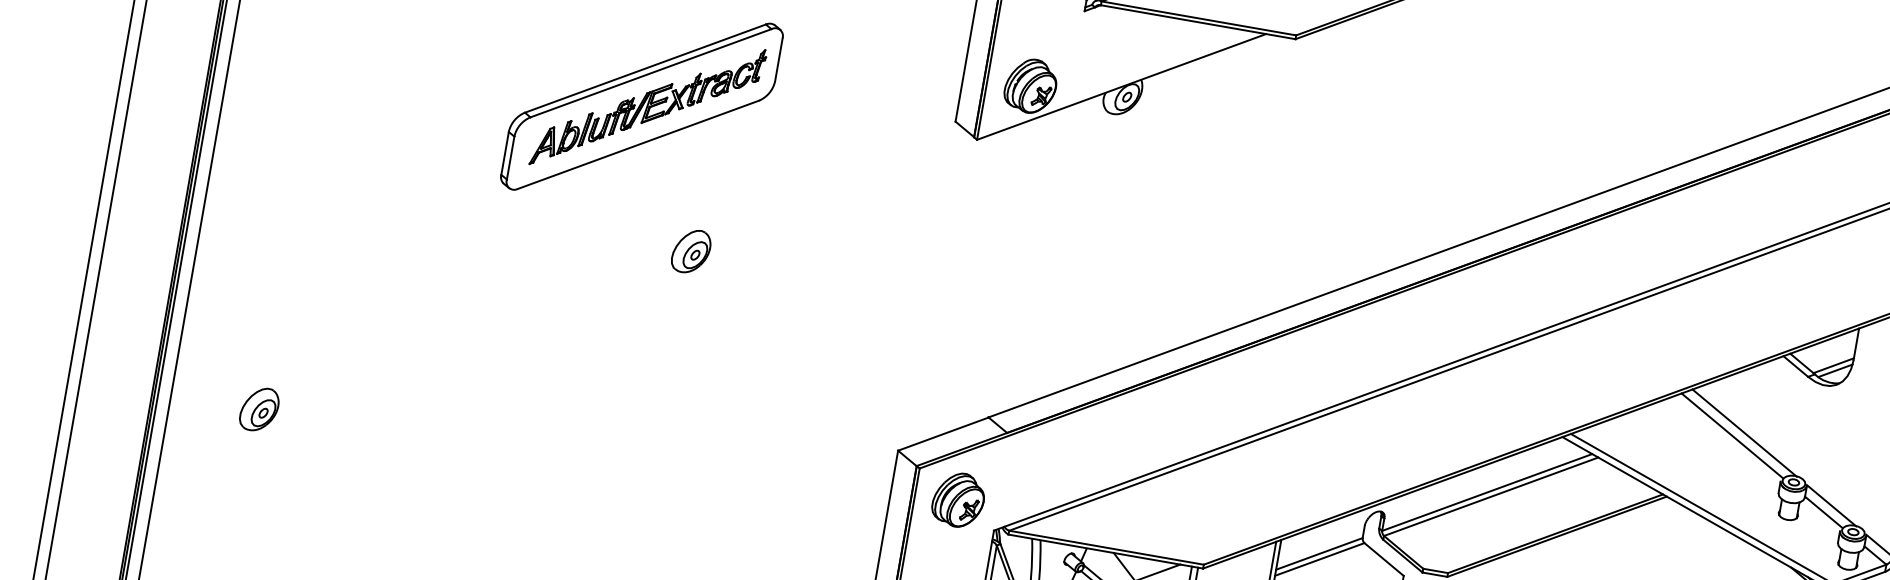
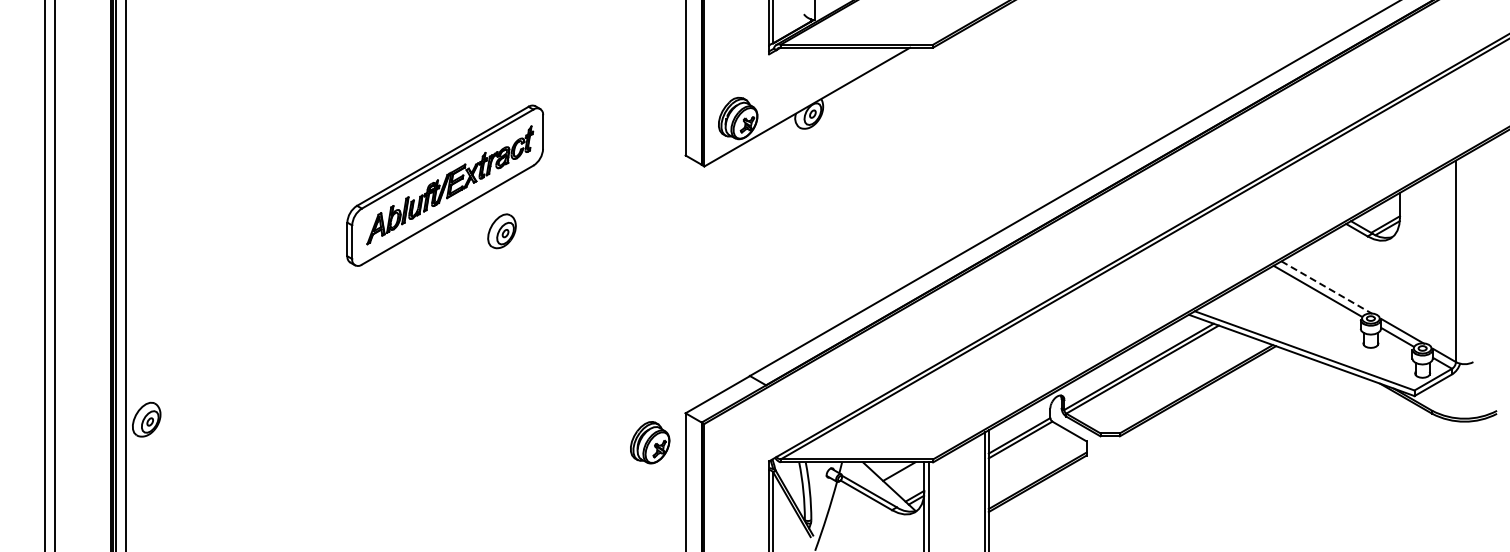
part: (690, 251) -> (501, 231), moved
part: (259, 409) -> (146, 419), moved
line: (1745, 433) -> (1327, 287), solid -> dashed
part: (959, 499) -> (650, 442), moved

